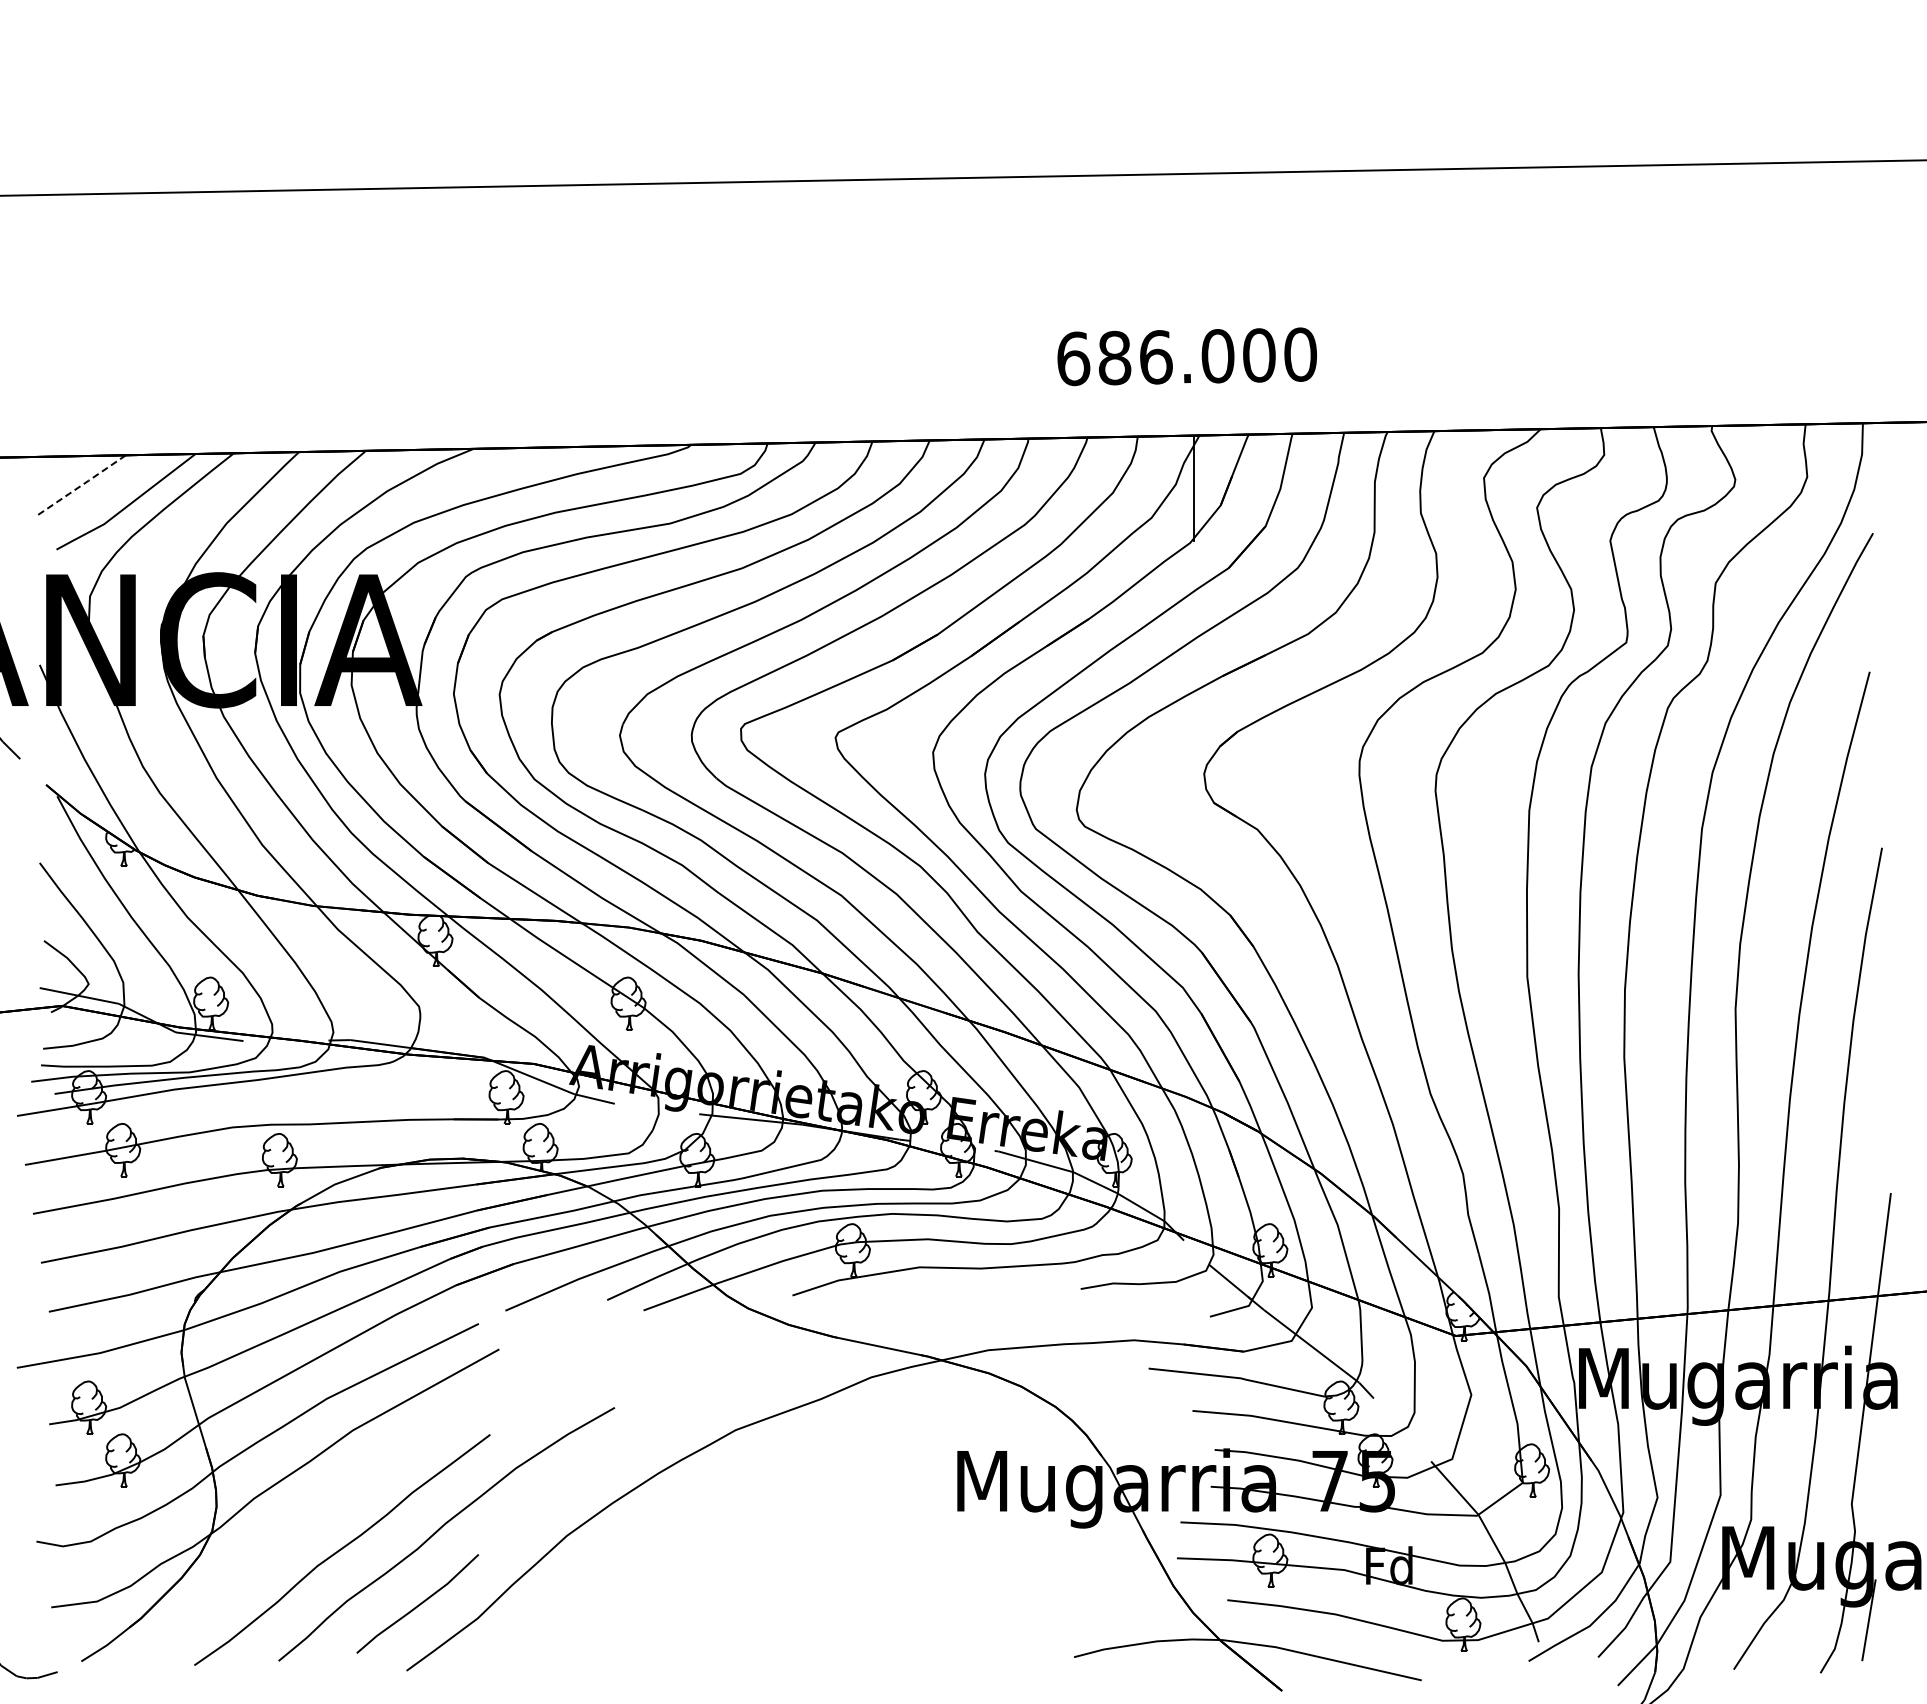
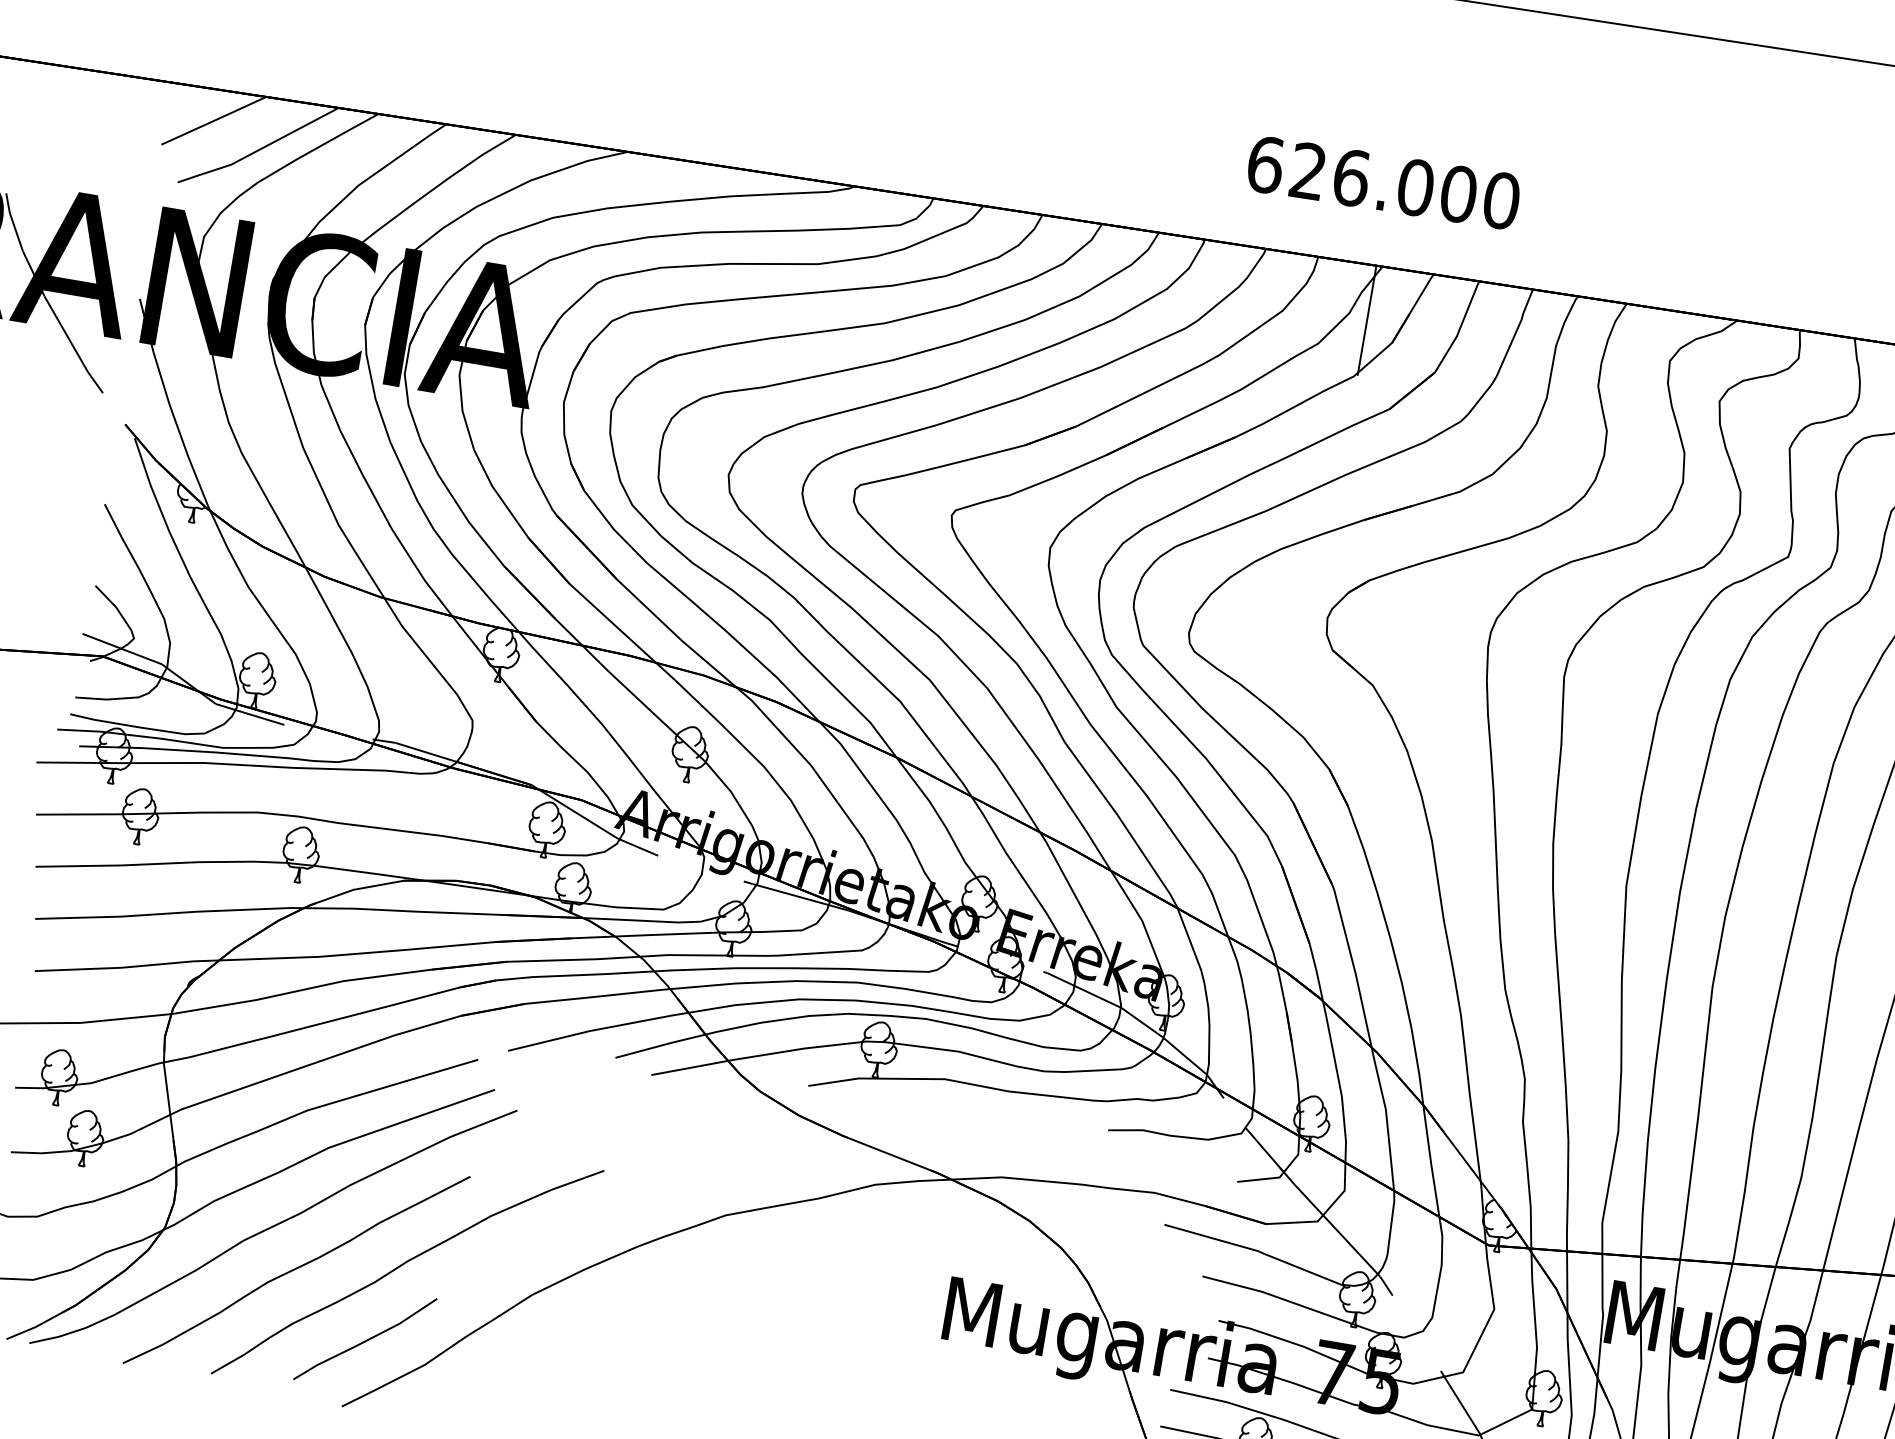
text: (1115, 357) -> (1309, 170), 686.000 -> 626.000
line: (81, 485) -> (214, 120), dashed -> solid
curve: (313, 1513) -> (273, 1226), added

